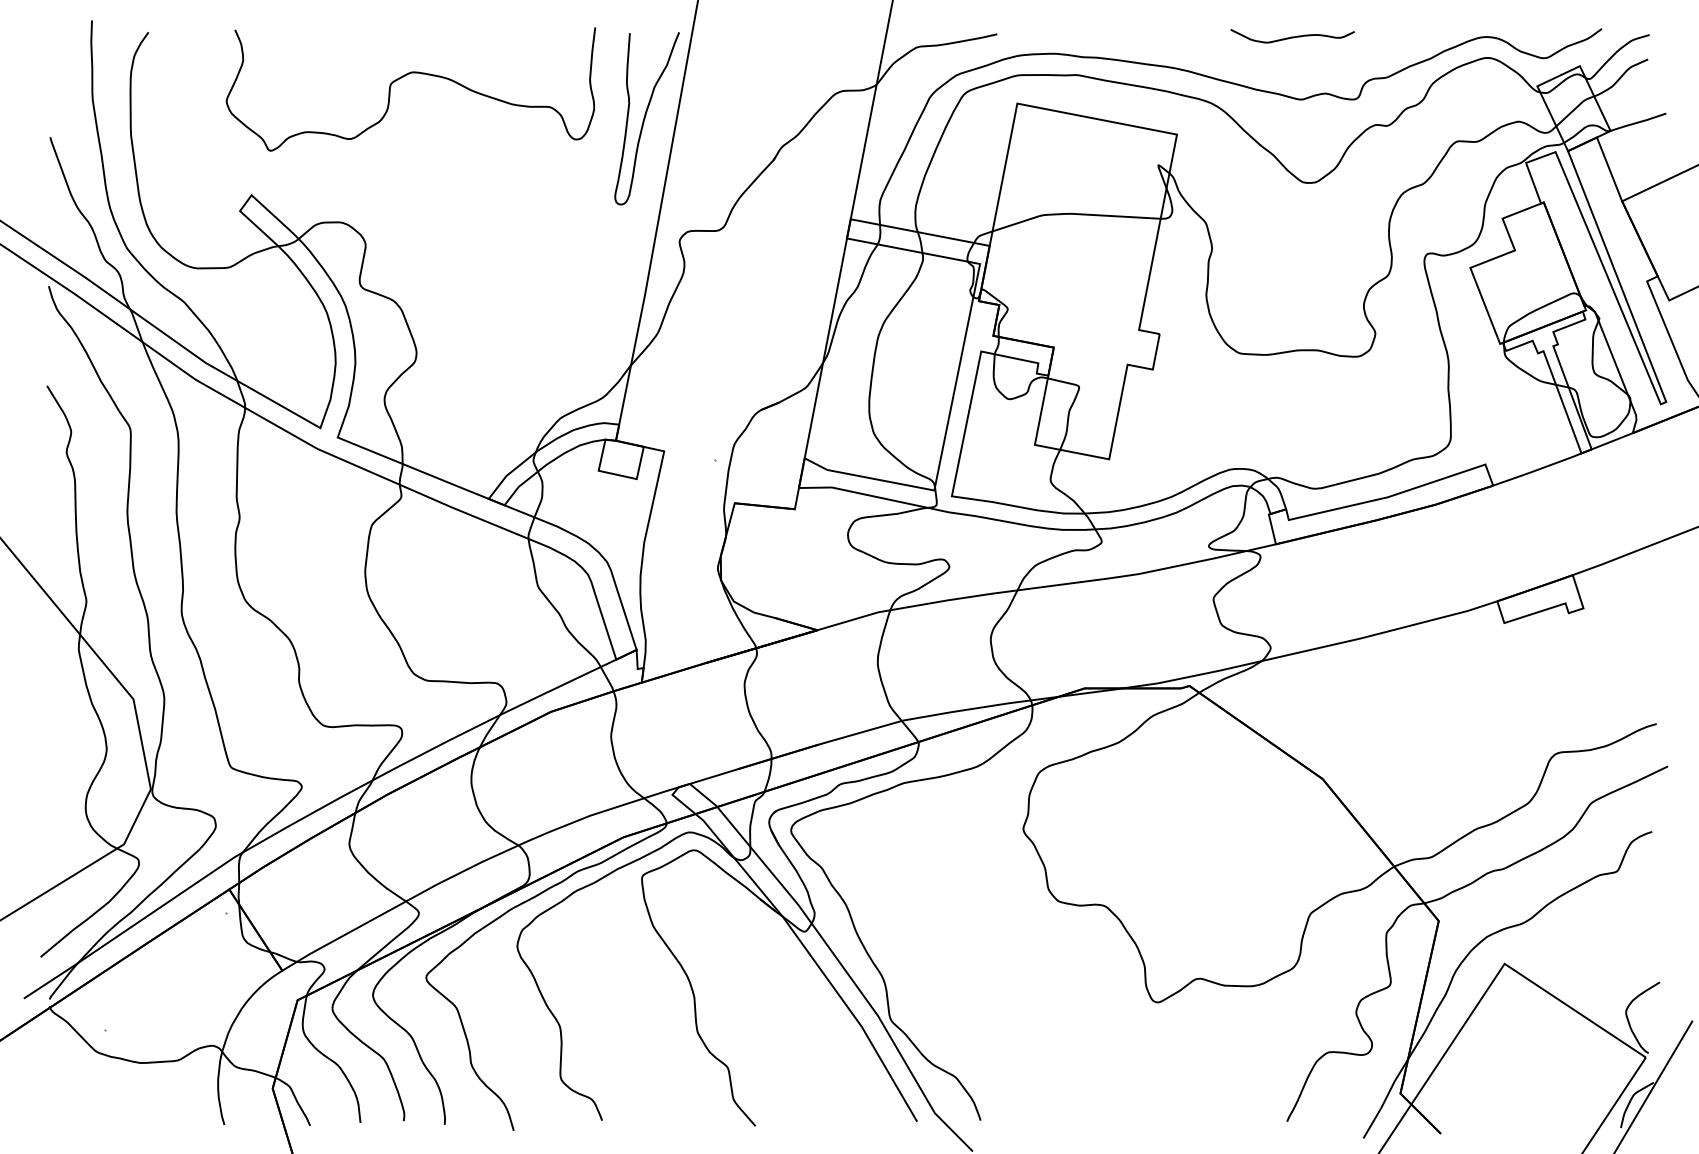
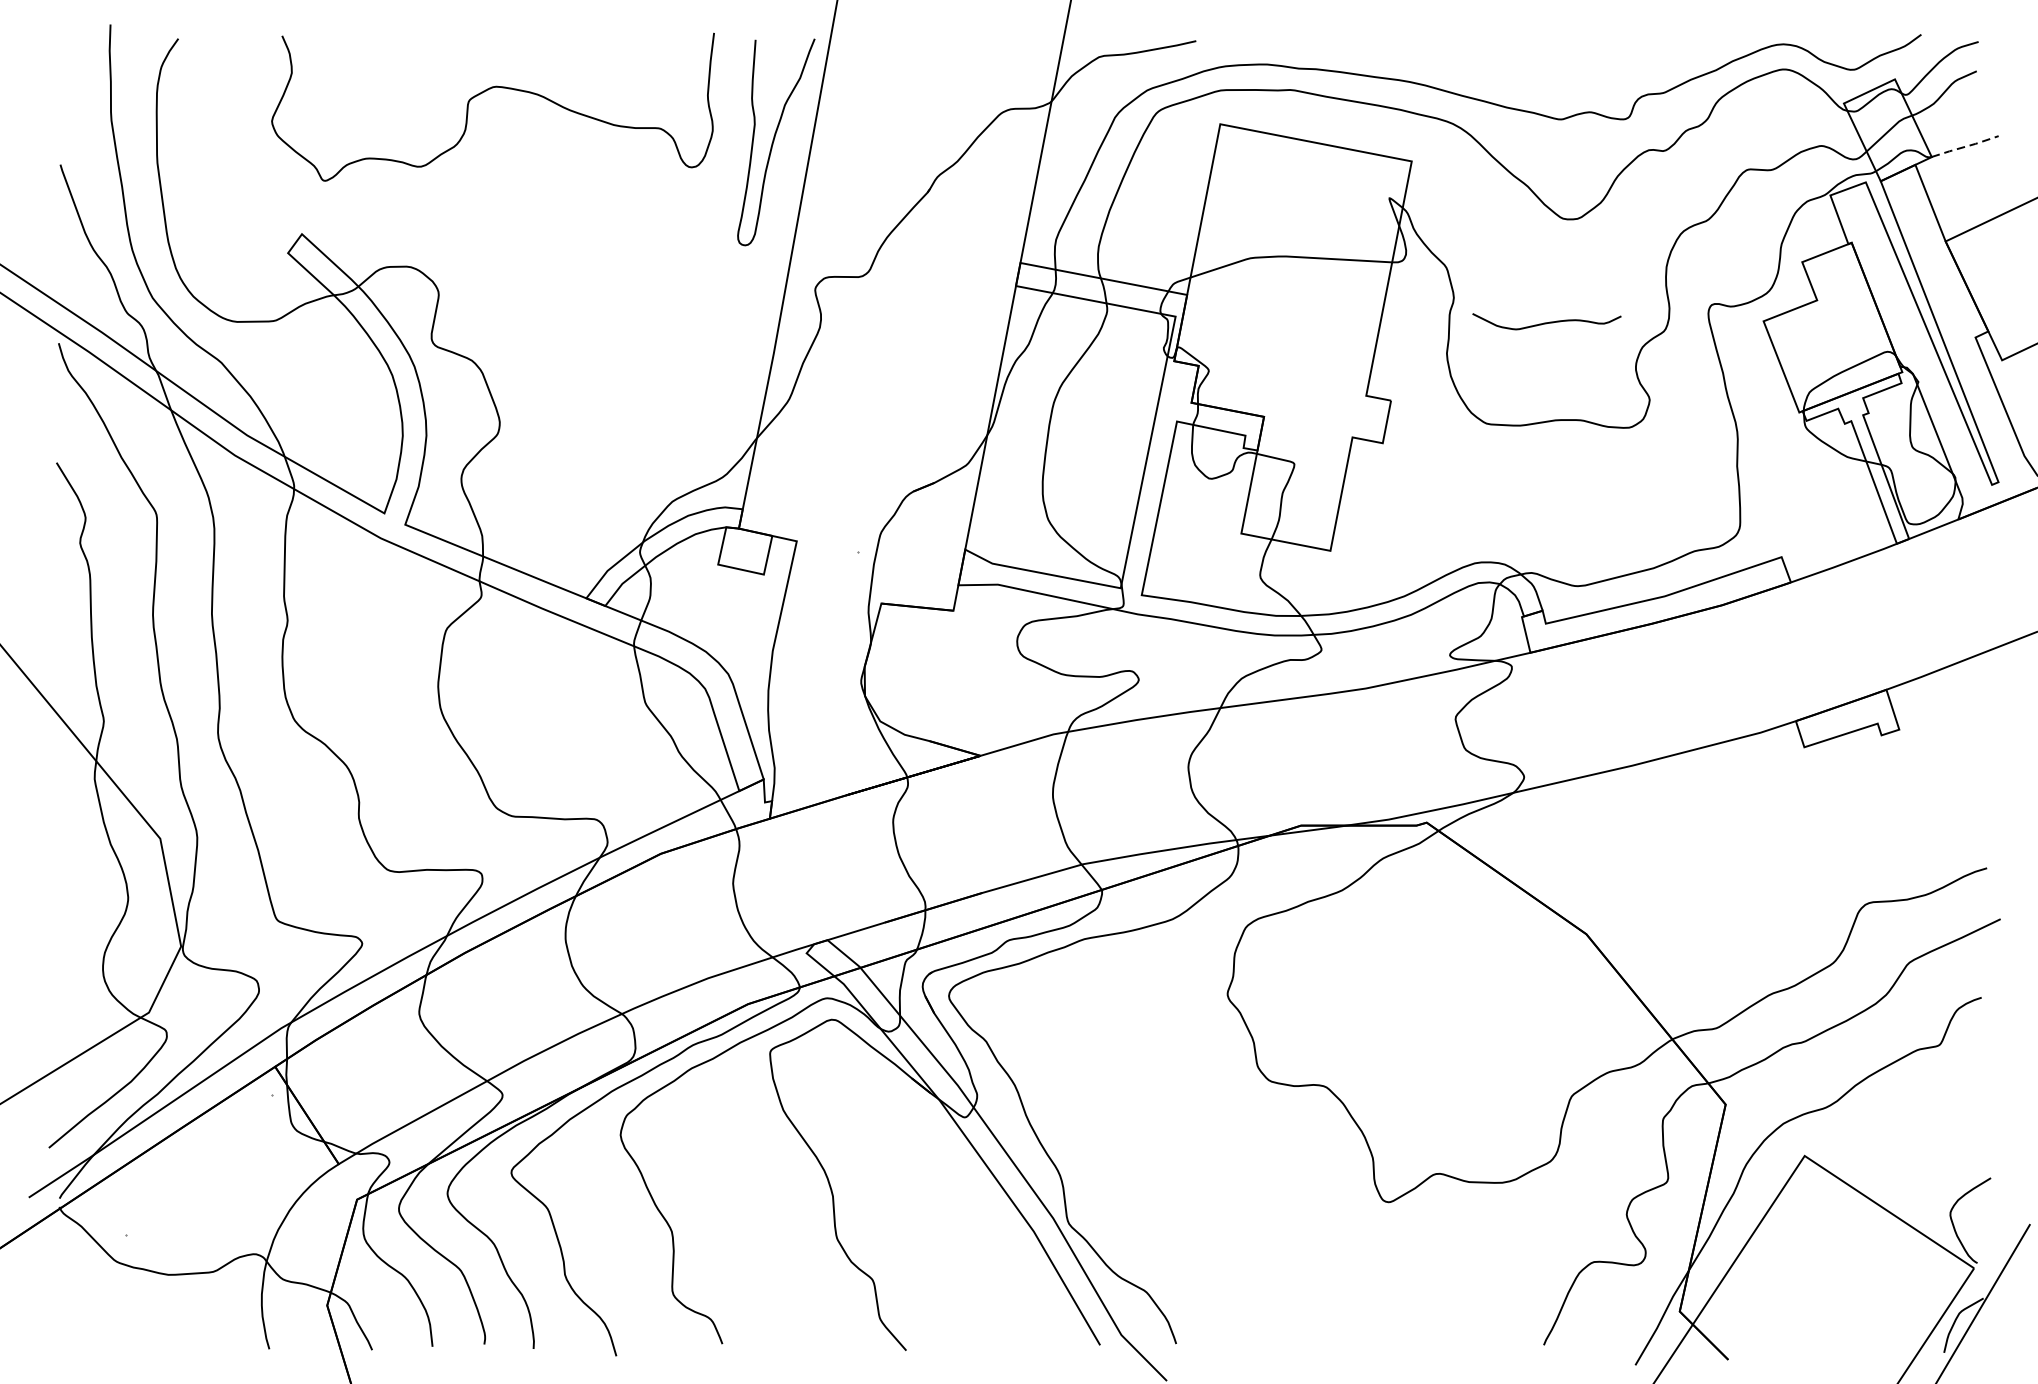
curve: (1292, 36) -> (1546, 322), moved
line: (1638, 122) -> (1965, 146), solid -> dashed

